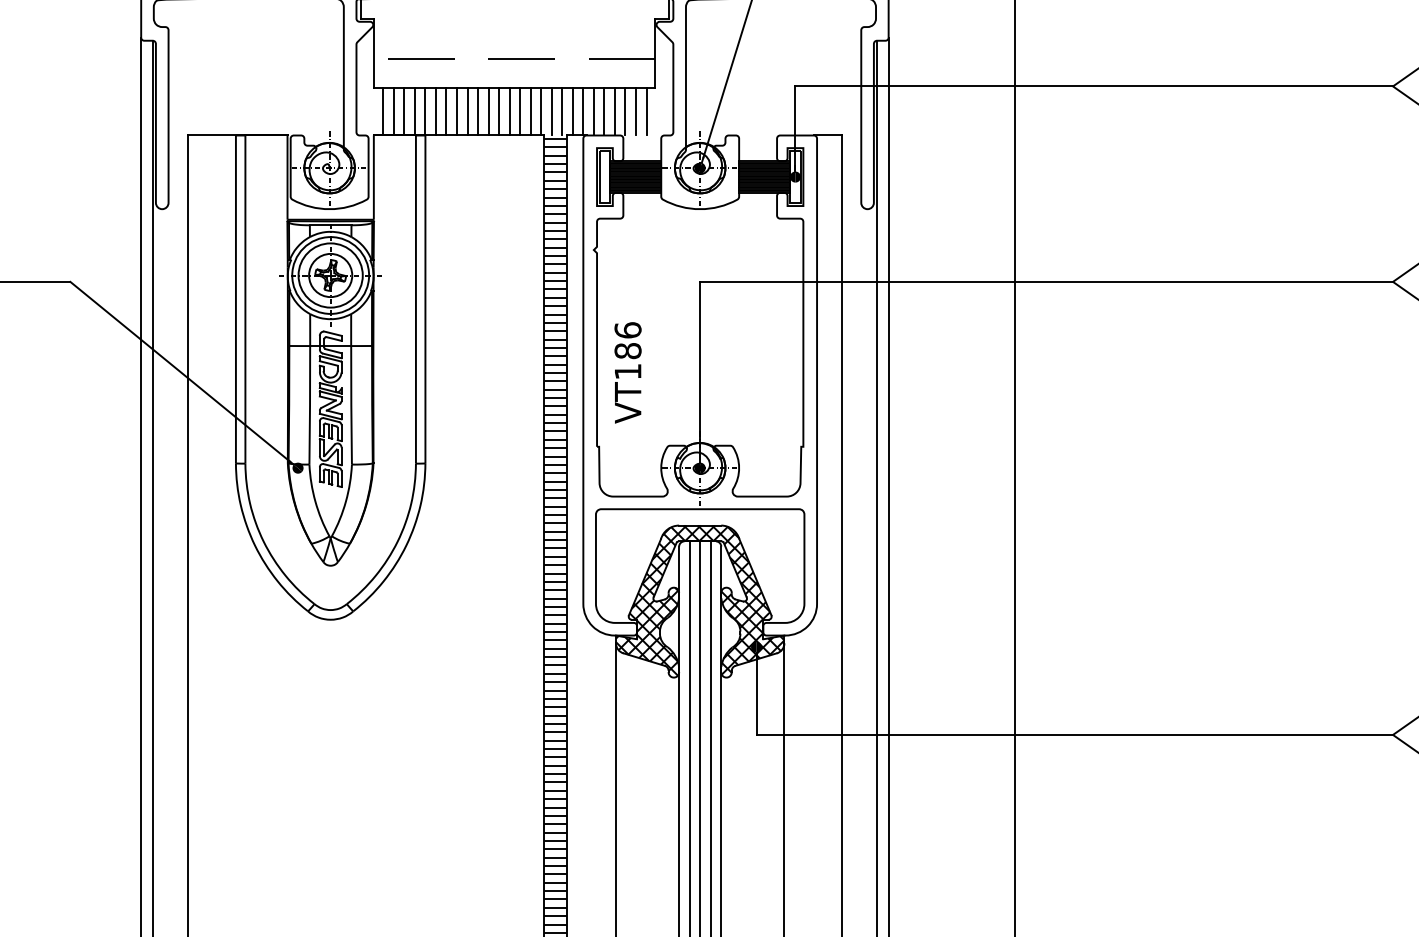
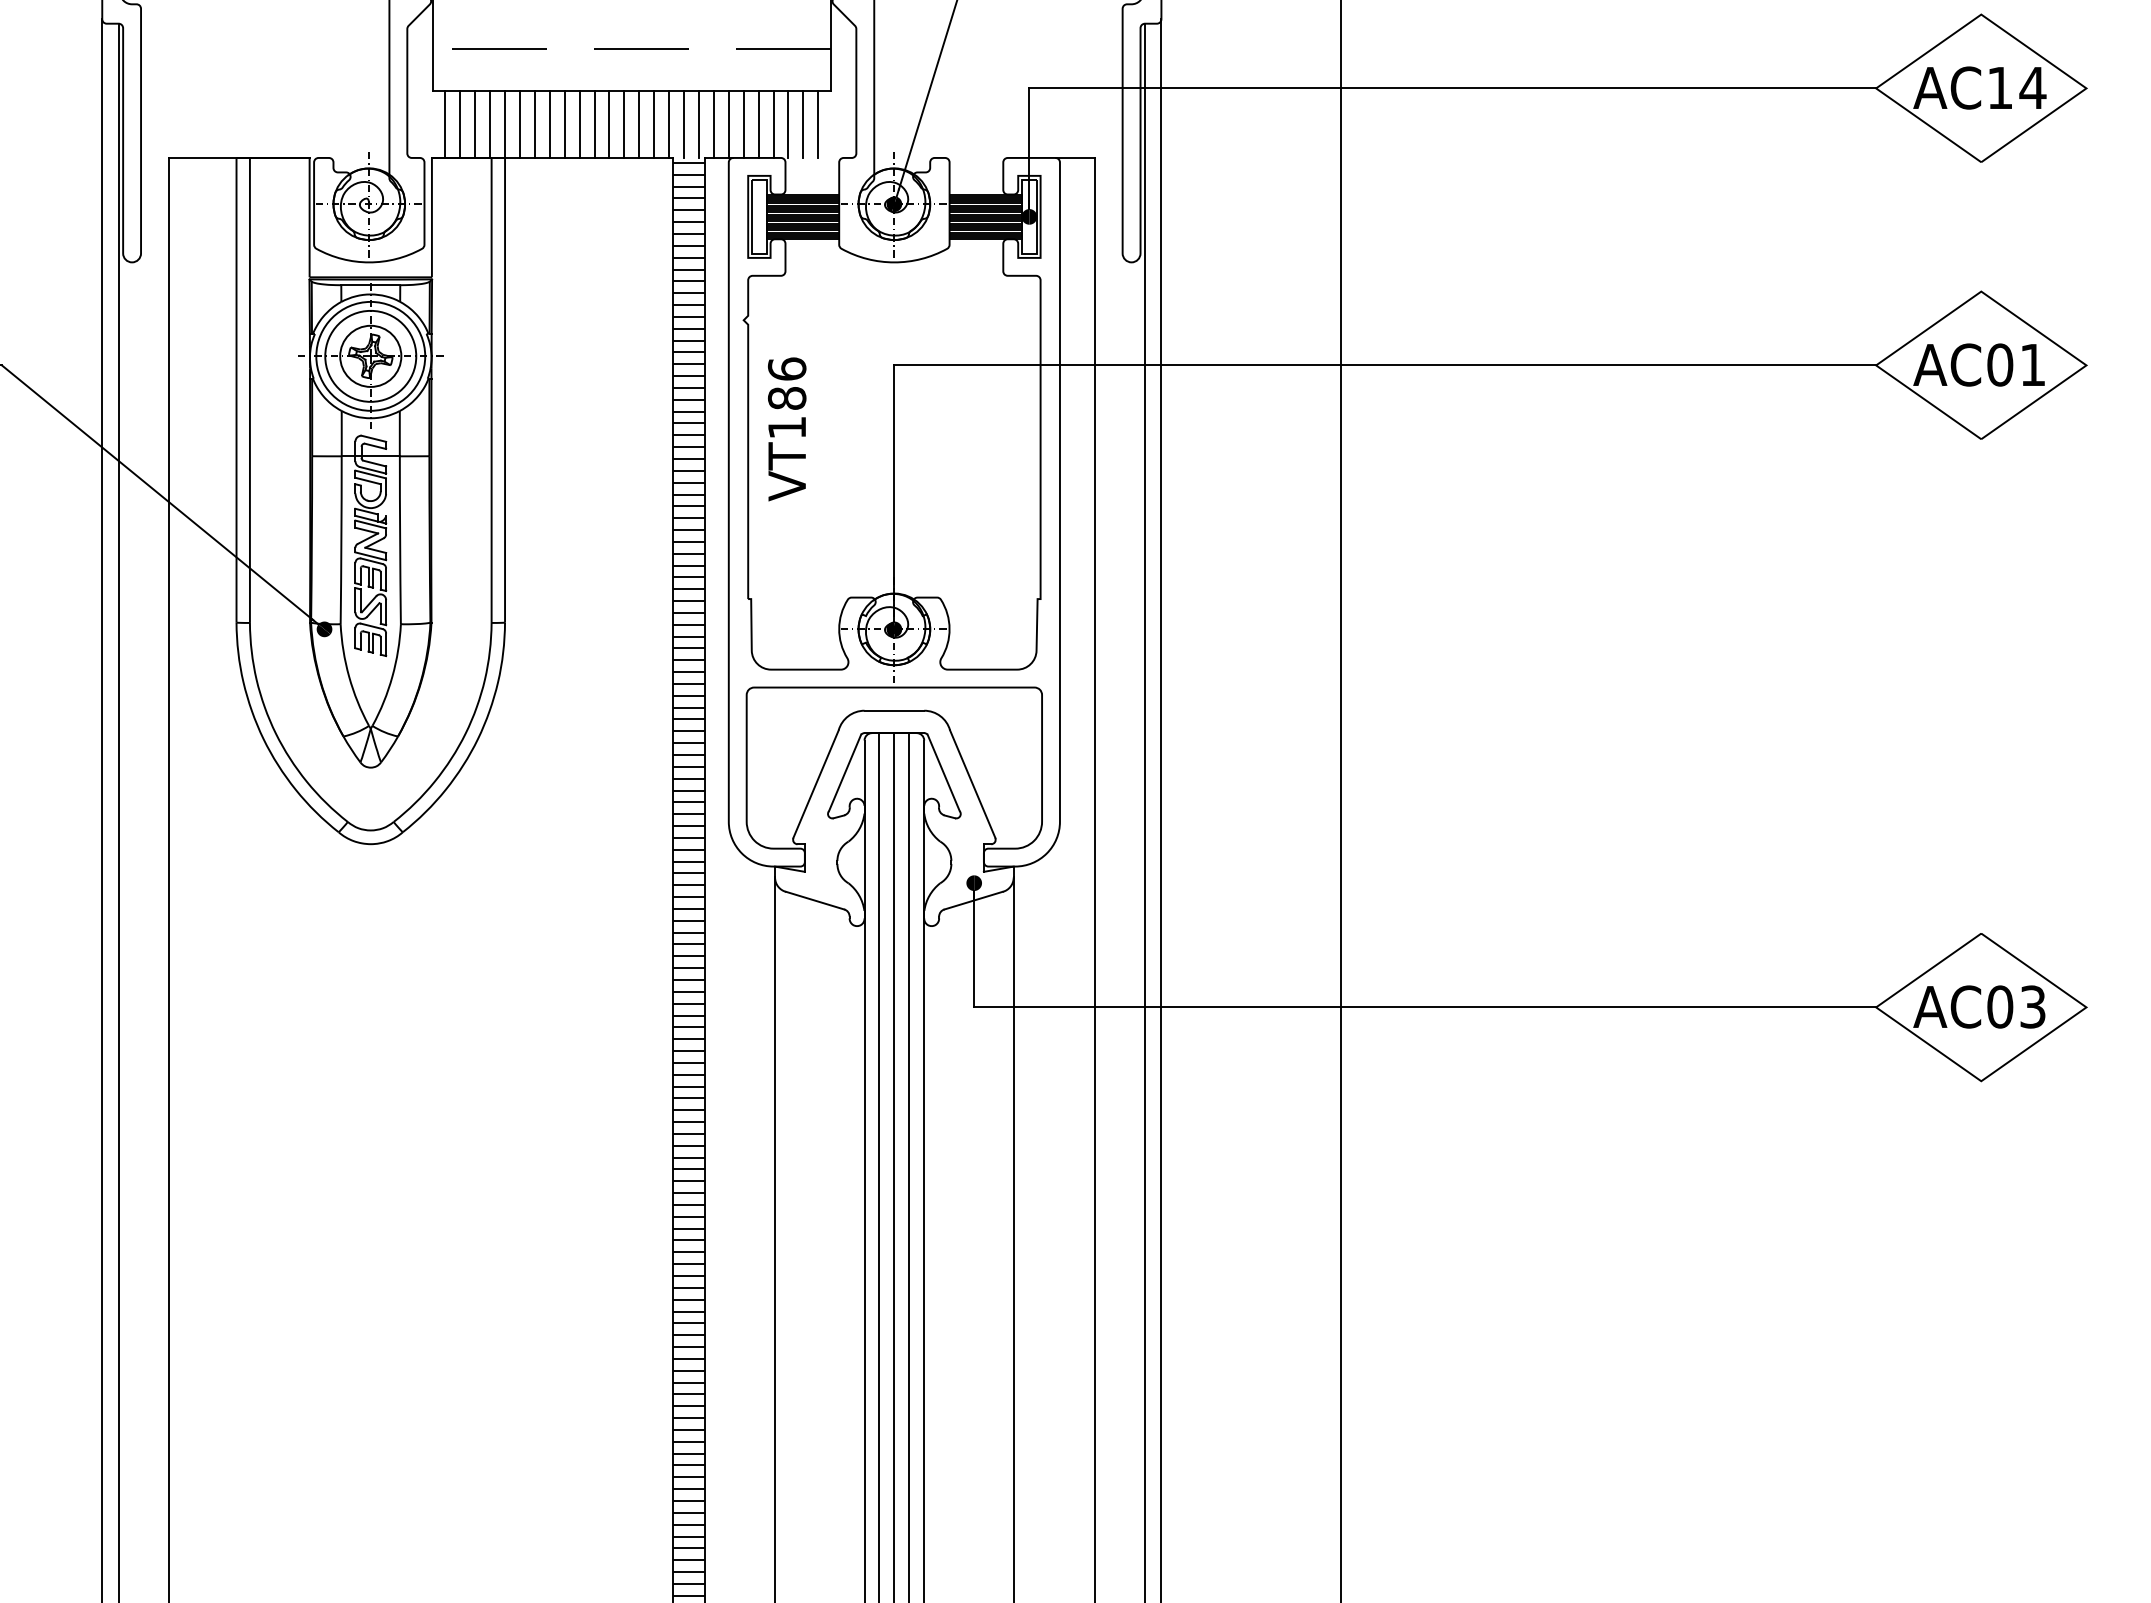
text: (628, 372) -> (787, 429), moved
hatch: (700, 600) -> (894, 816), removed

